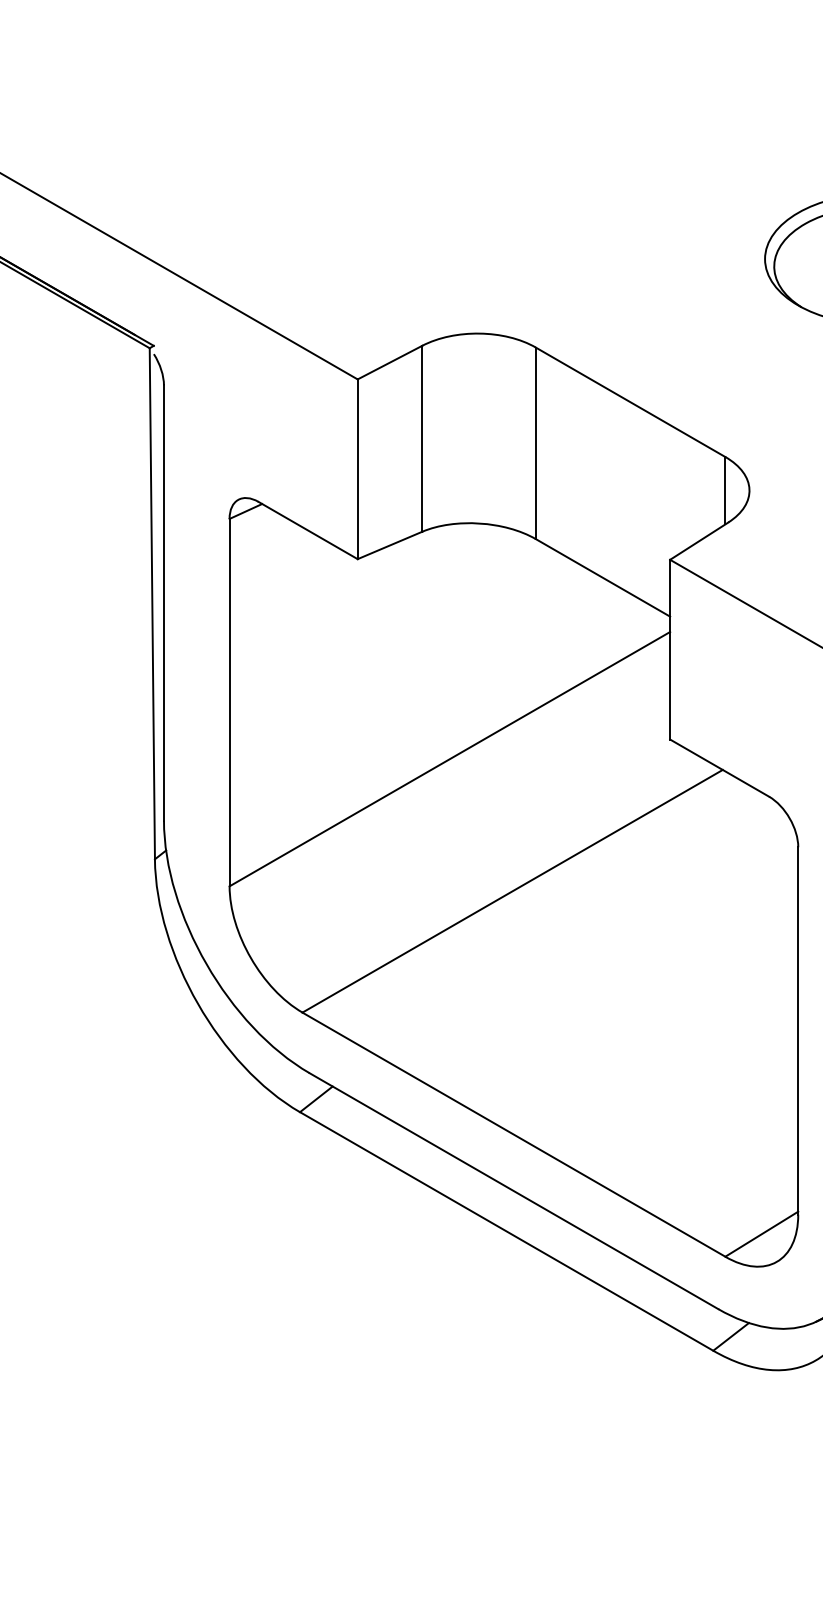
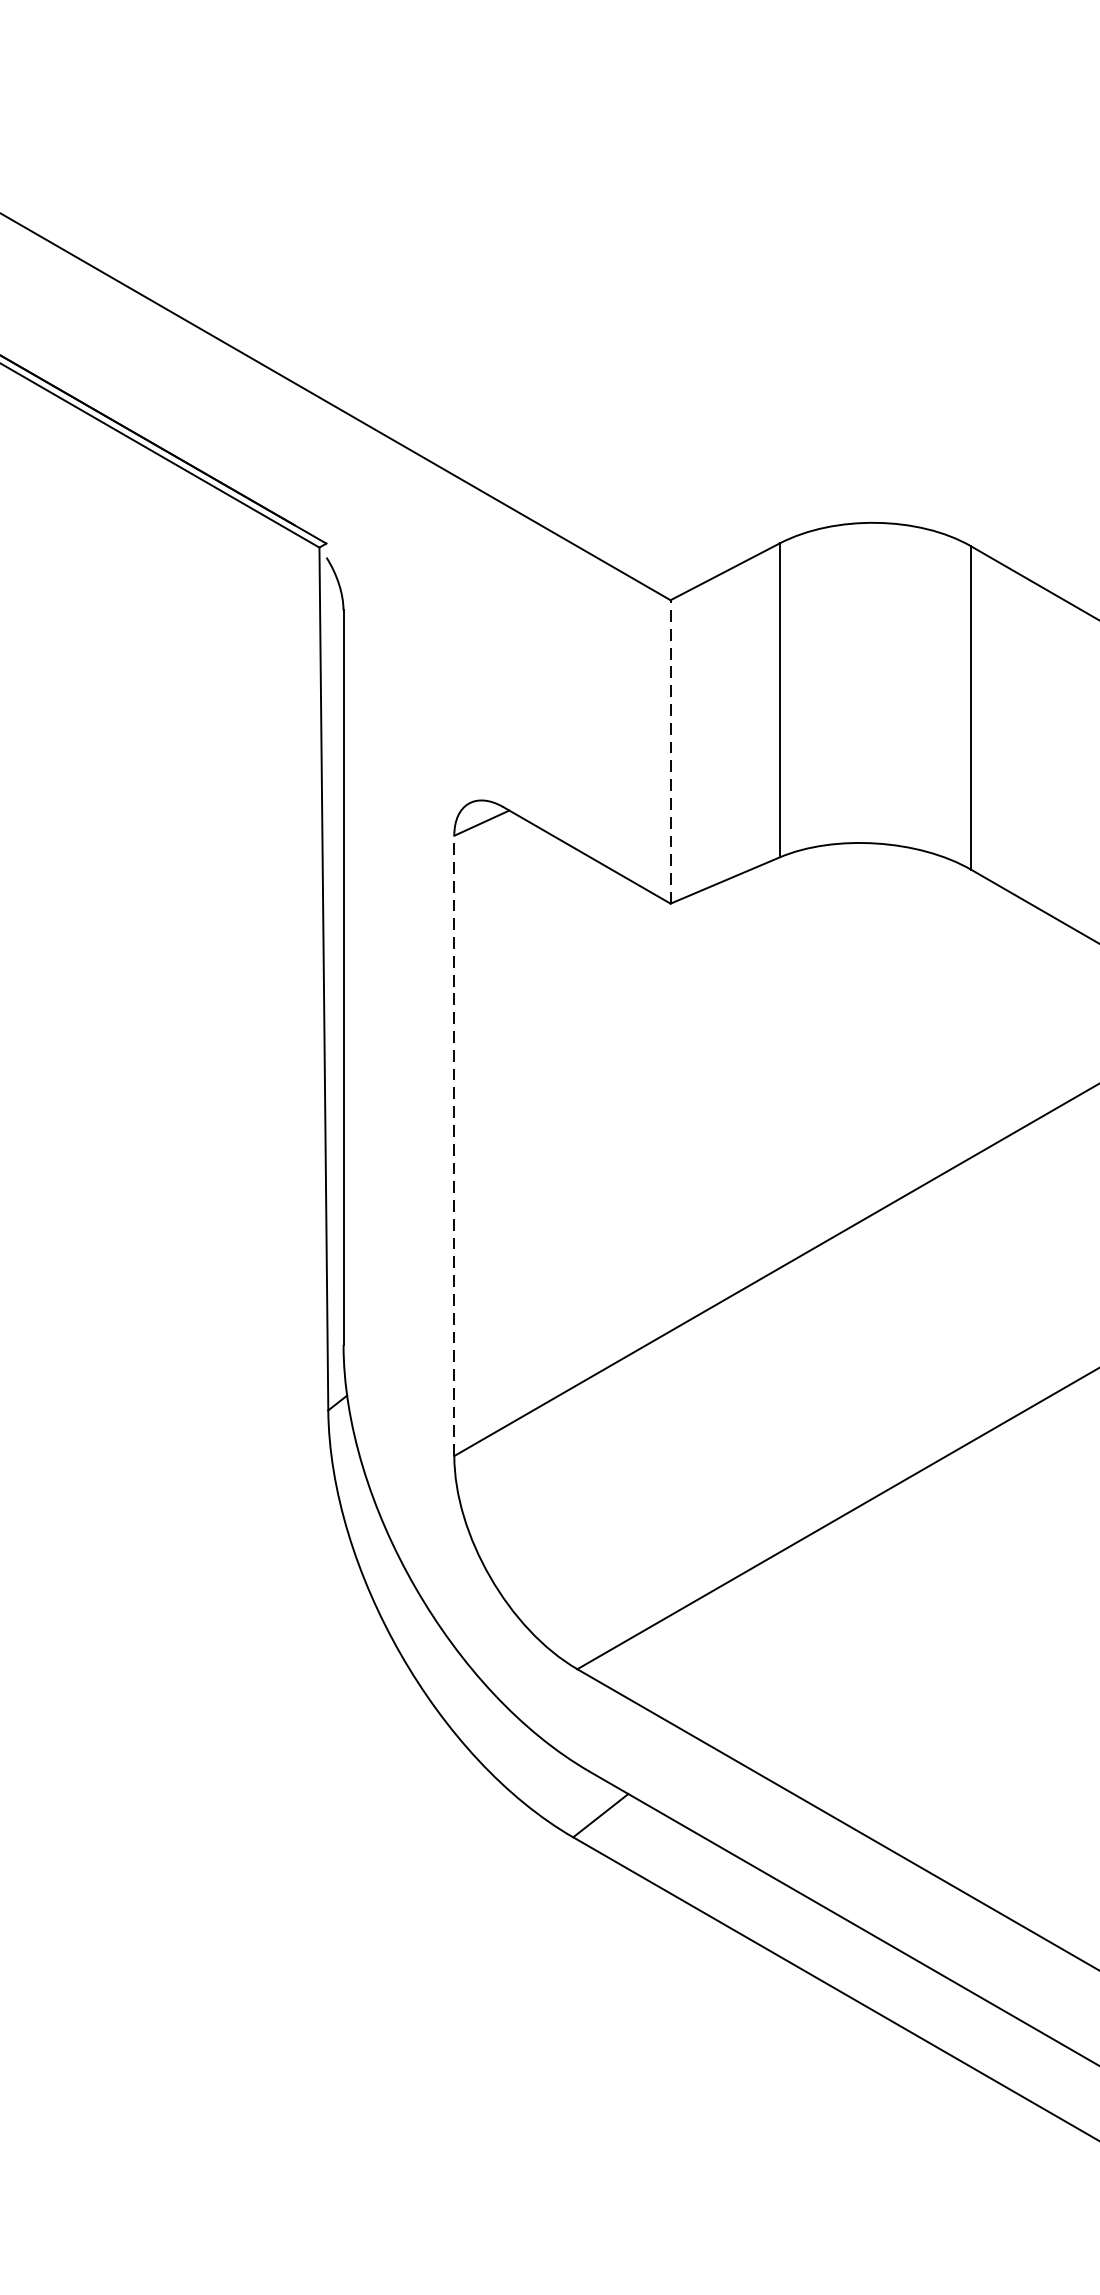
line: (357, 469) -> (670, 752), solid -> dashed
line: (229, 702) -> (454, 1145), solid -> dashed

